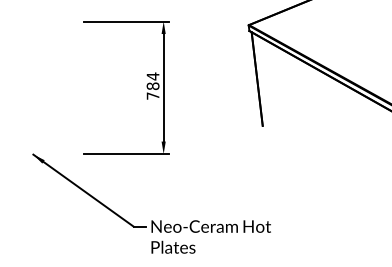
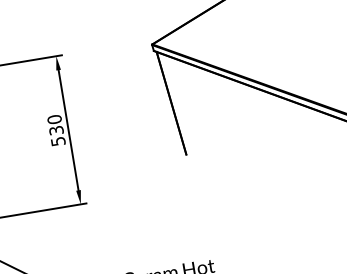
text: (152, 85) -> (55, 129), 784 -> 530

